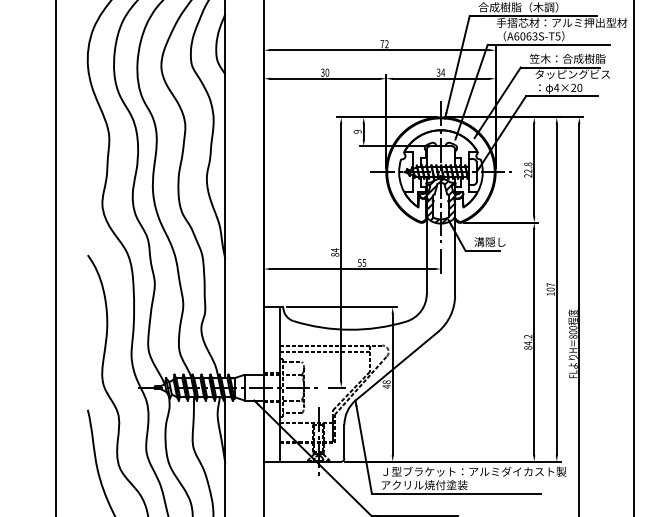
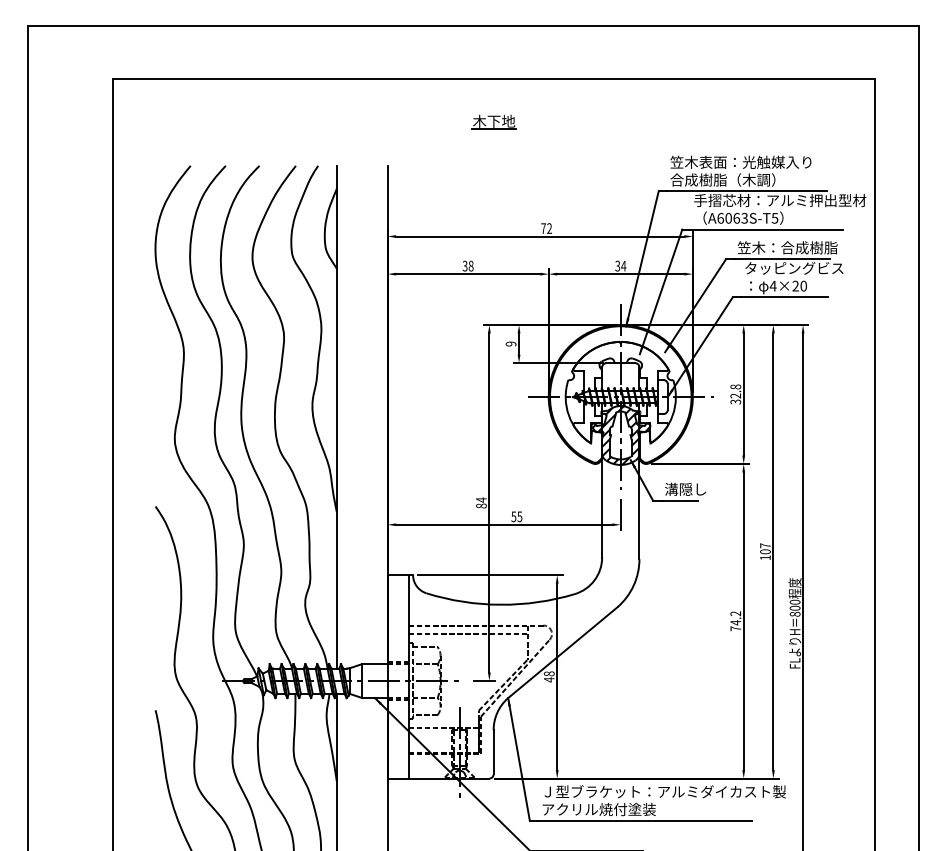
text: (326, 72) -> (470, 266), 30 -> 38
text: (528, 175) -> (736, 401), 22.8 -> 32.8
text: (528, 347) -> (735, 628), 84.2 -> 74.2

